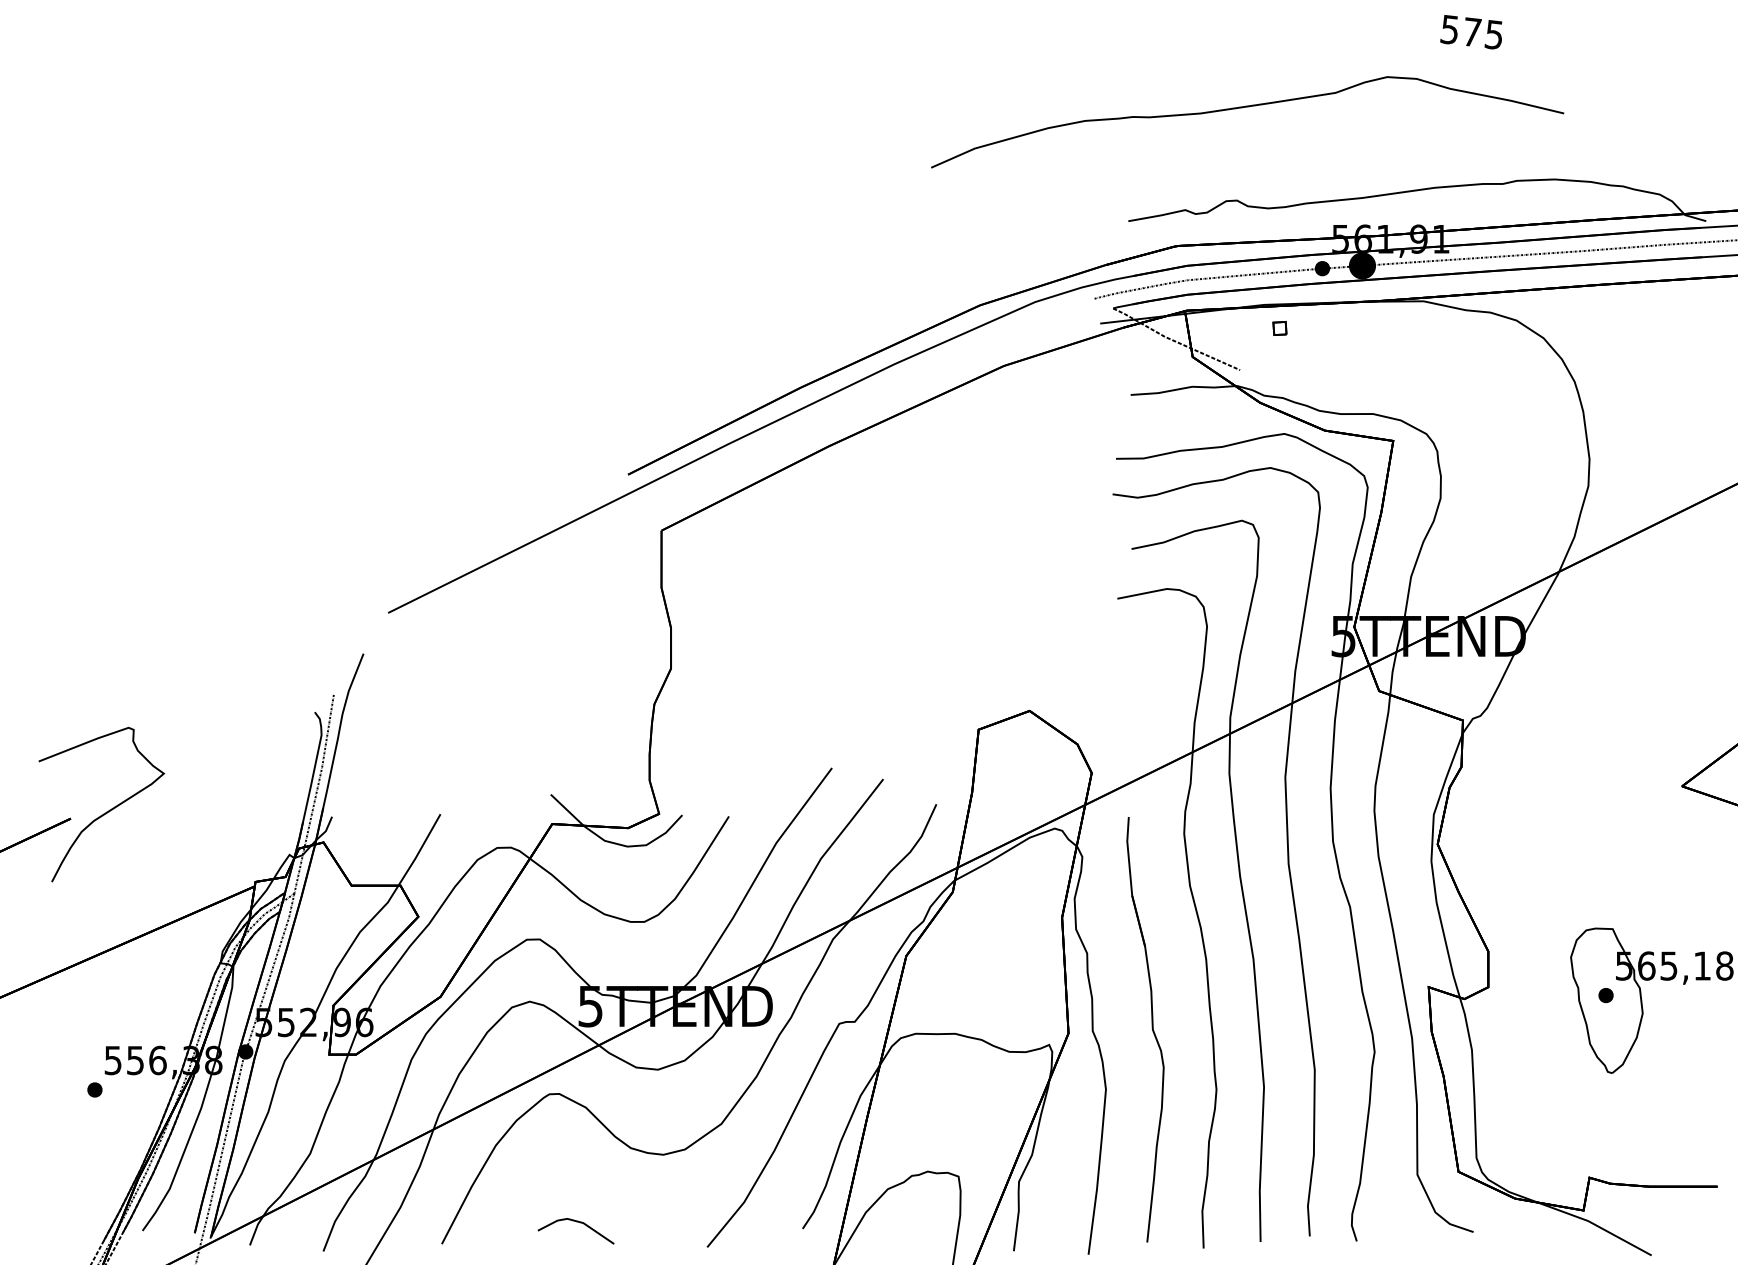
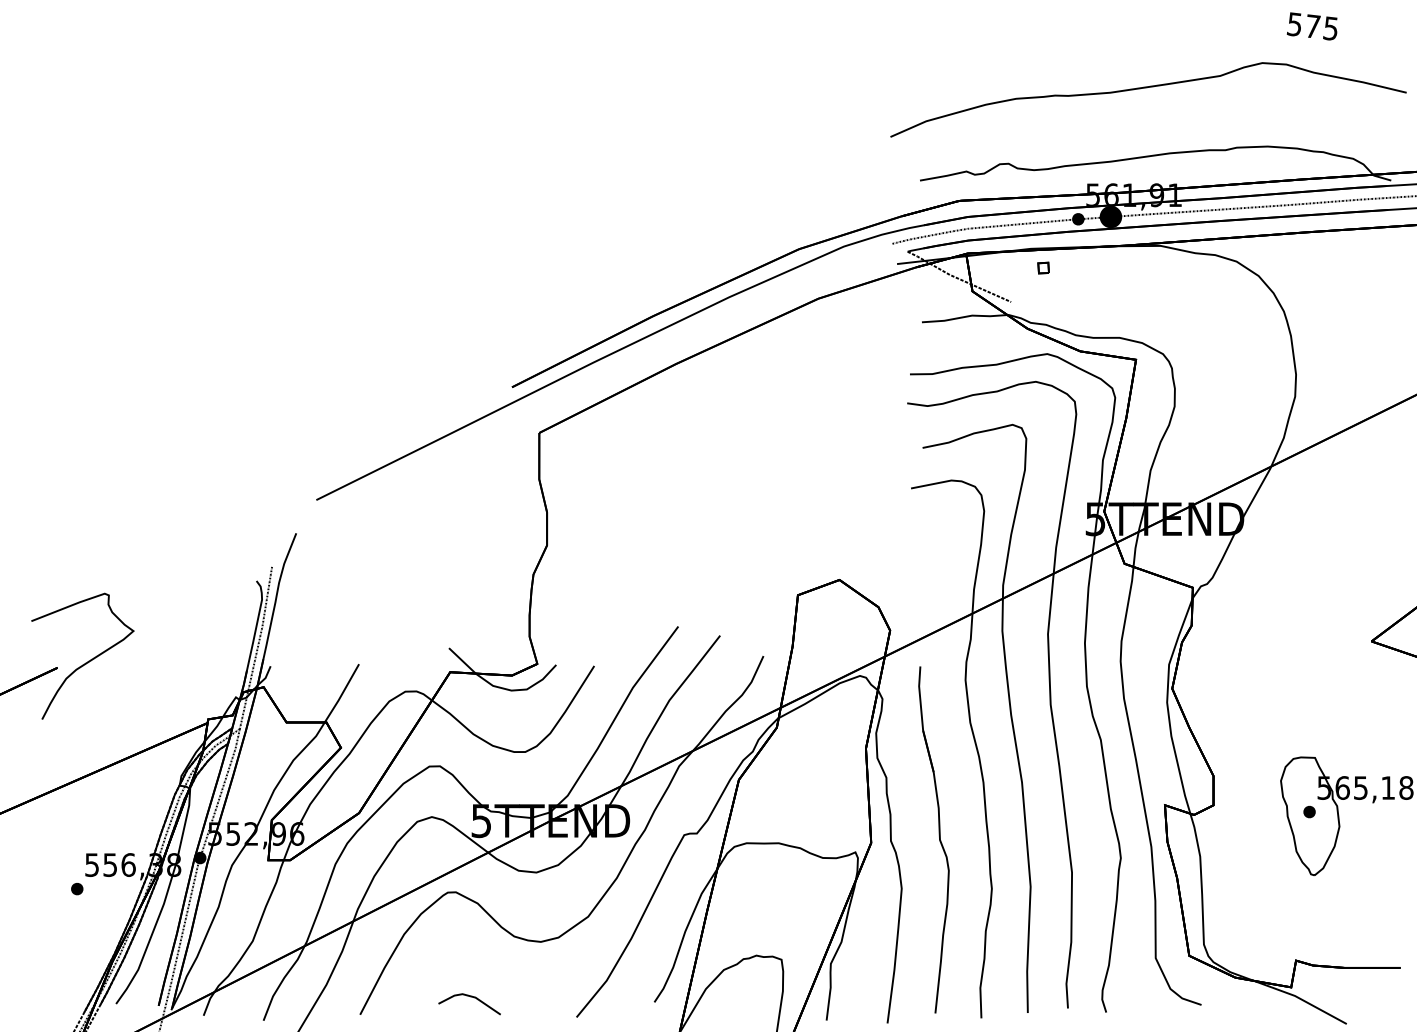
text: (1471, 32) -> (1312, 26), moved
curve: (1242, 108) -> (1144, 88), moved

